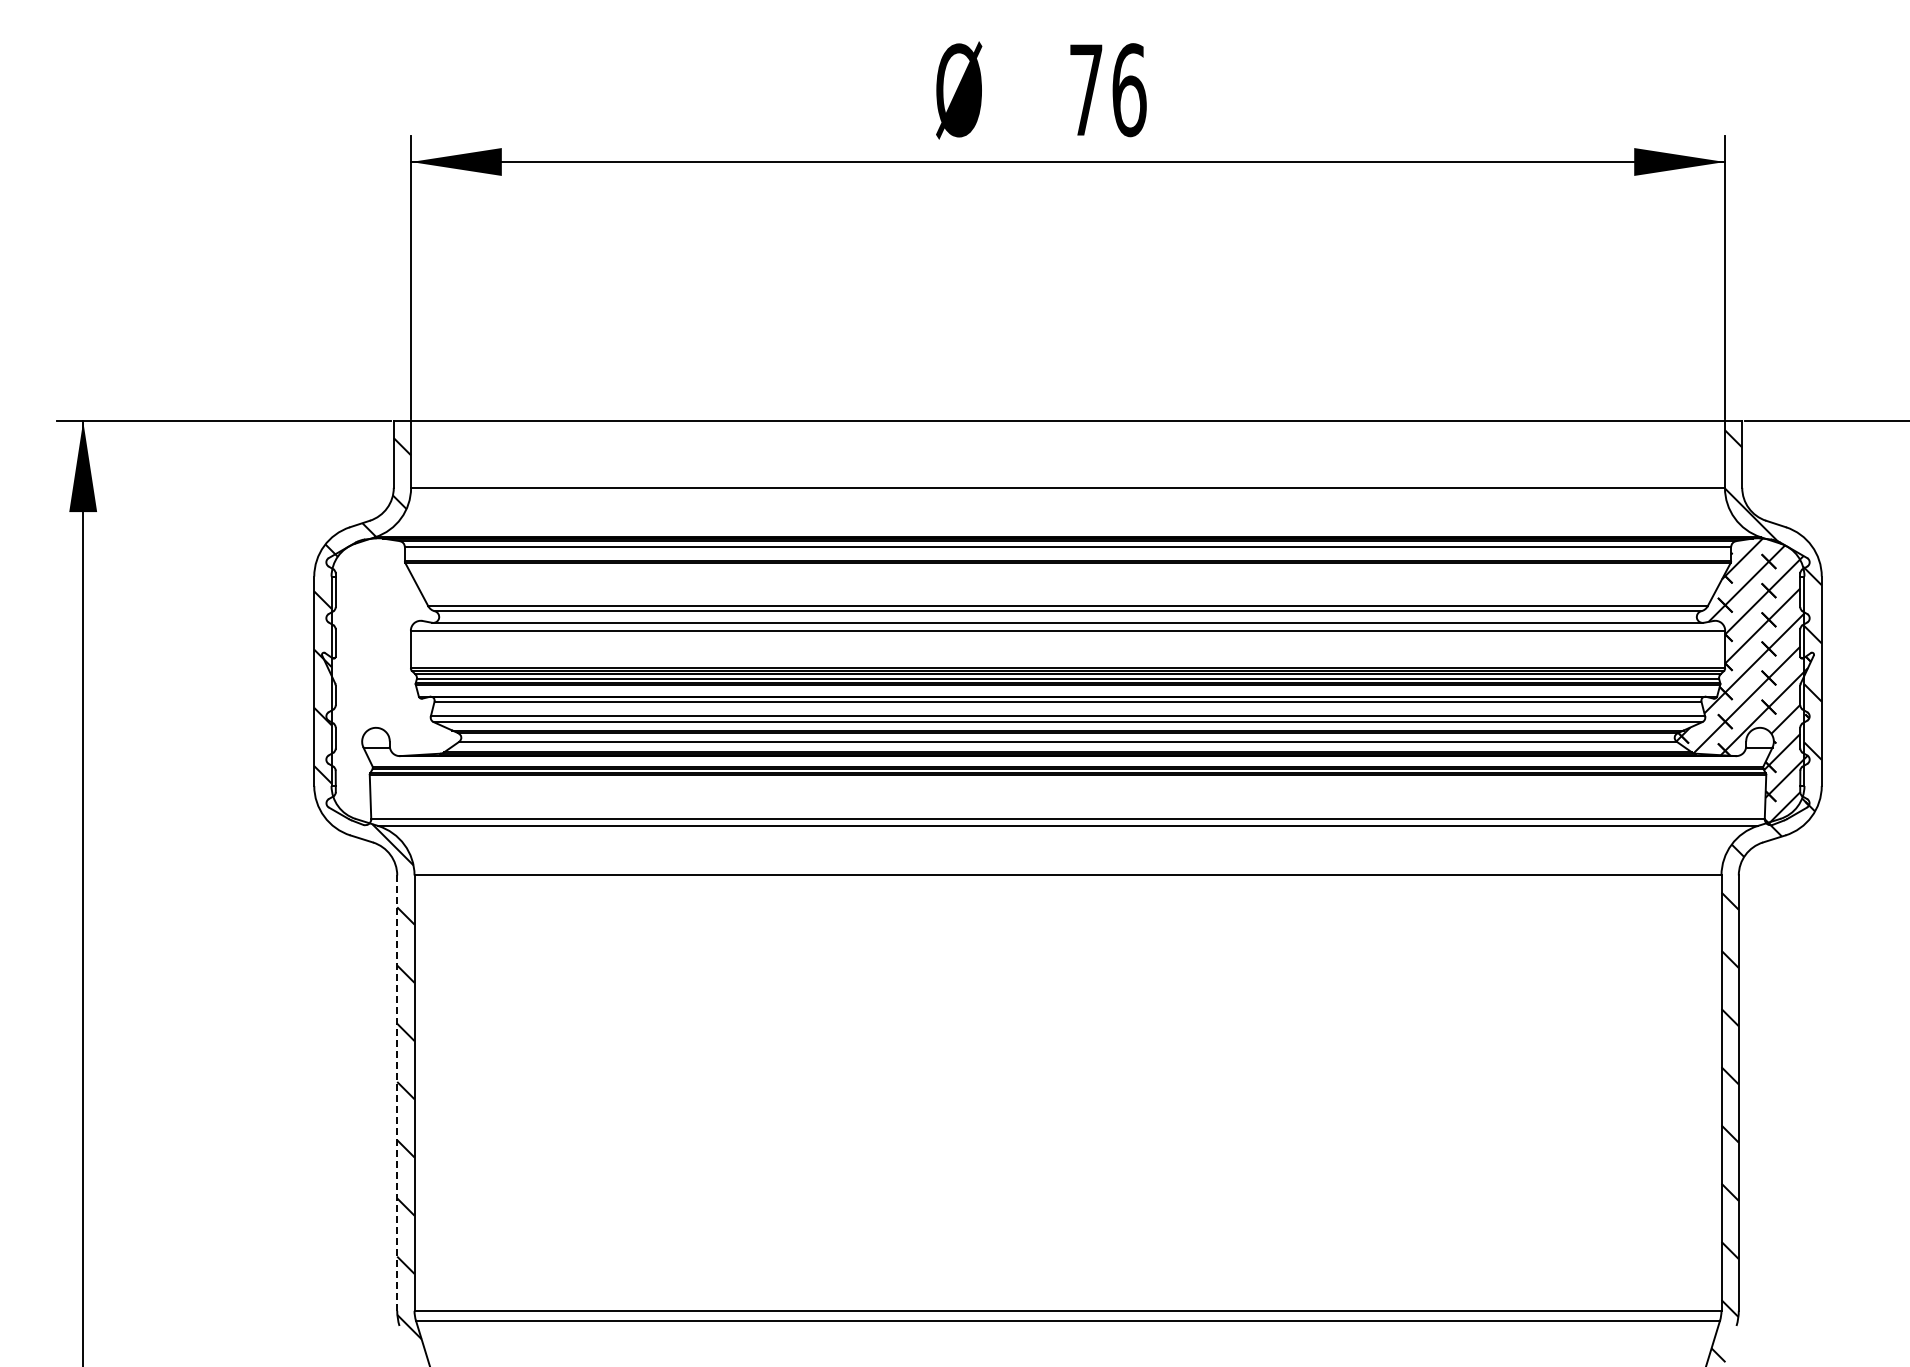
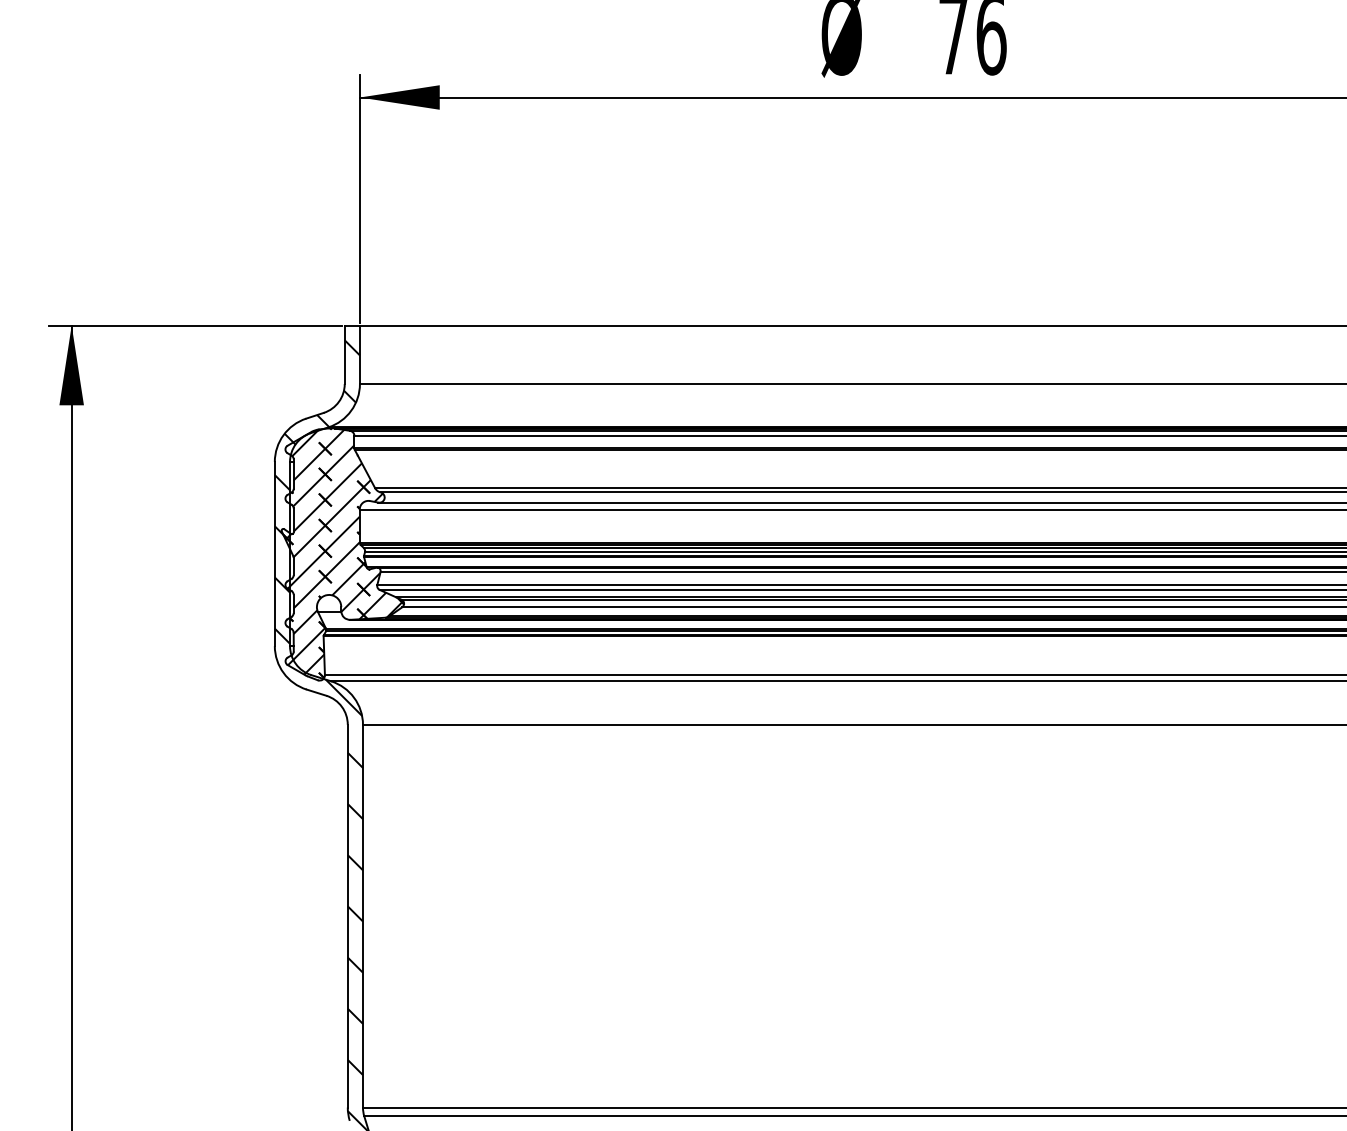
hatch: (392, 680) -> (343, 553), added
line: (397, 1093) -> (348, 916), dashed -> solid

